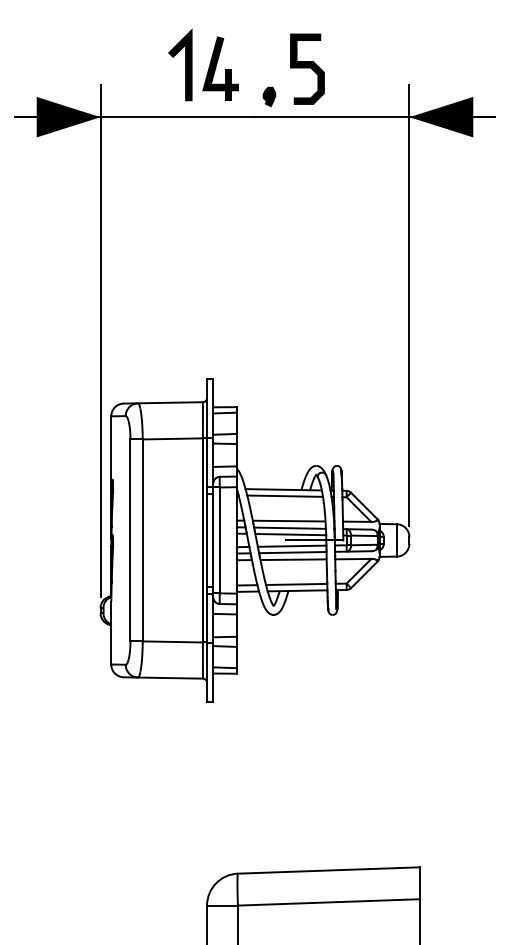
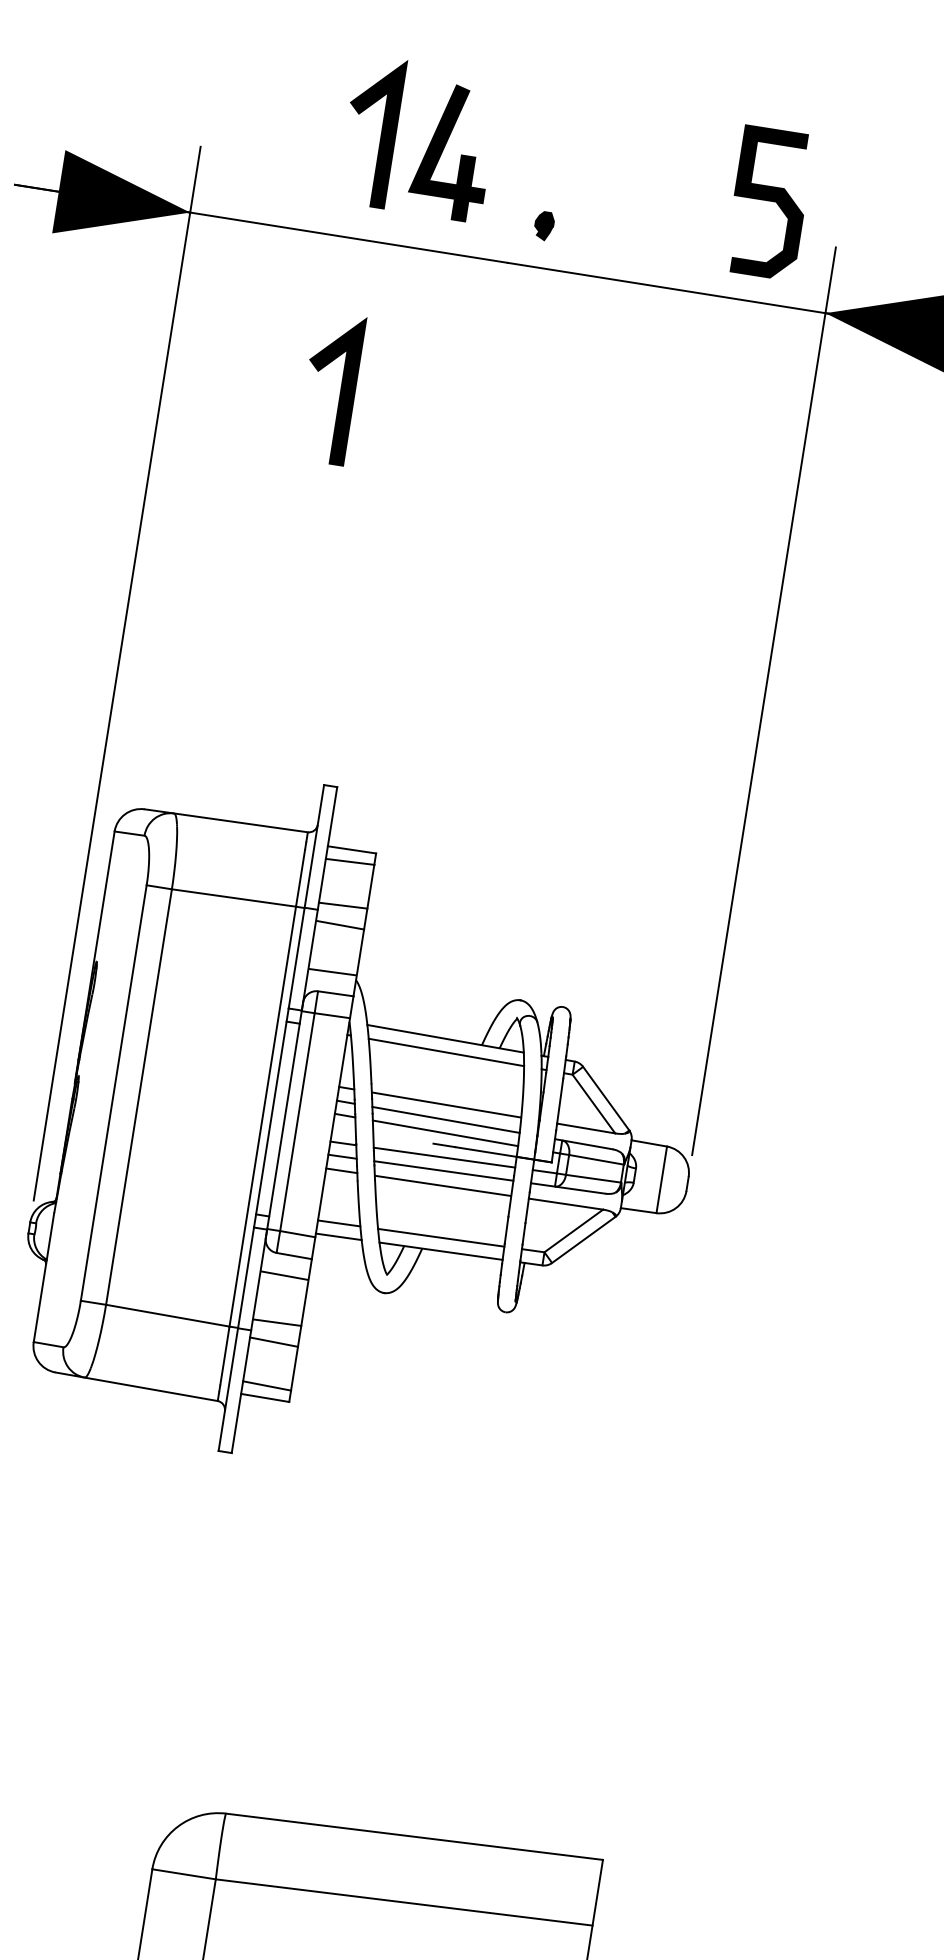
curve: (307, 68) -> (769, 201), moved
part: (269, 96) -> (544, 225), size x0.7
line: (185, 189) -> (341, 388), added

